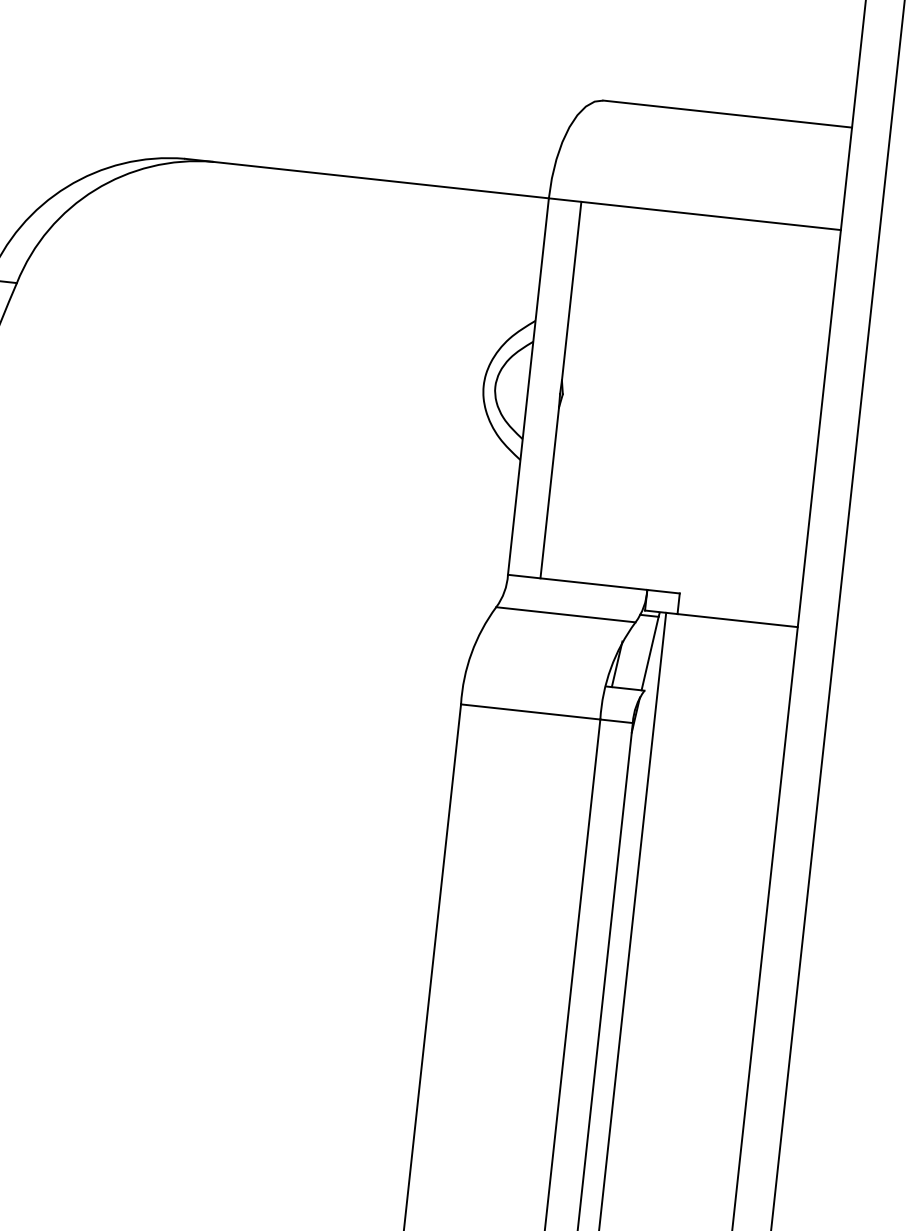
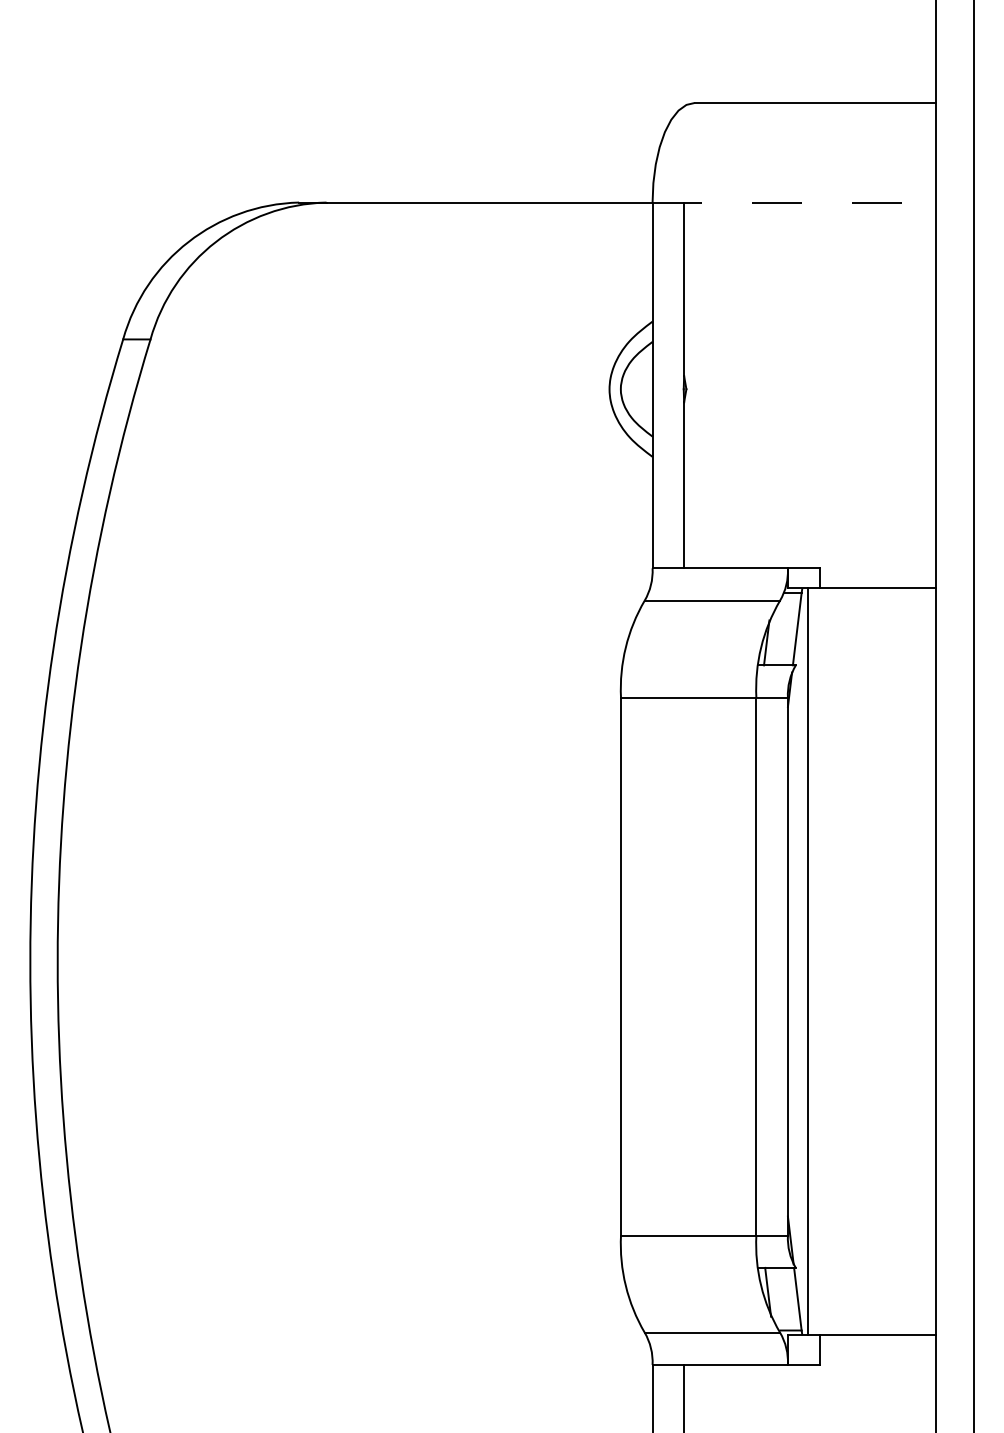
line: (694, 214) -> (794, 202), solid -> dashed

